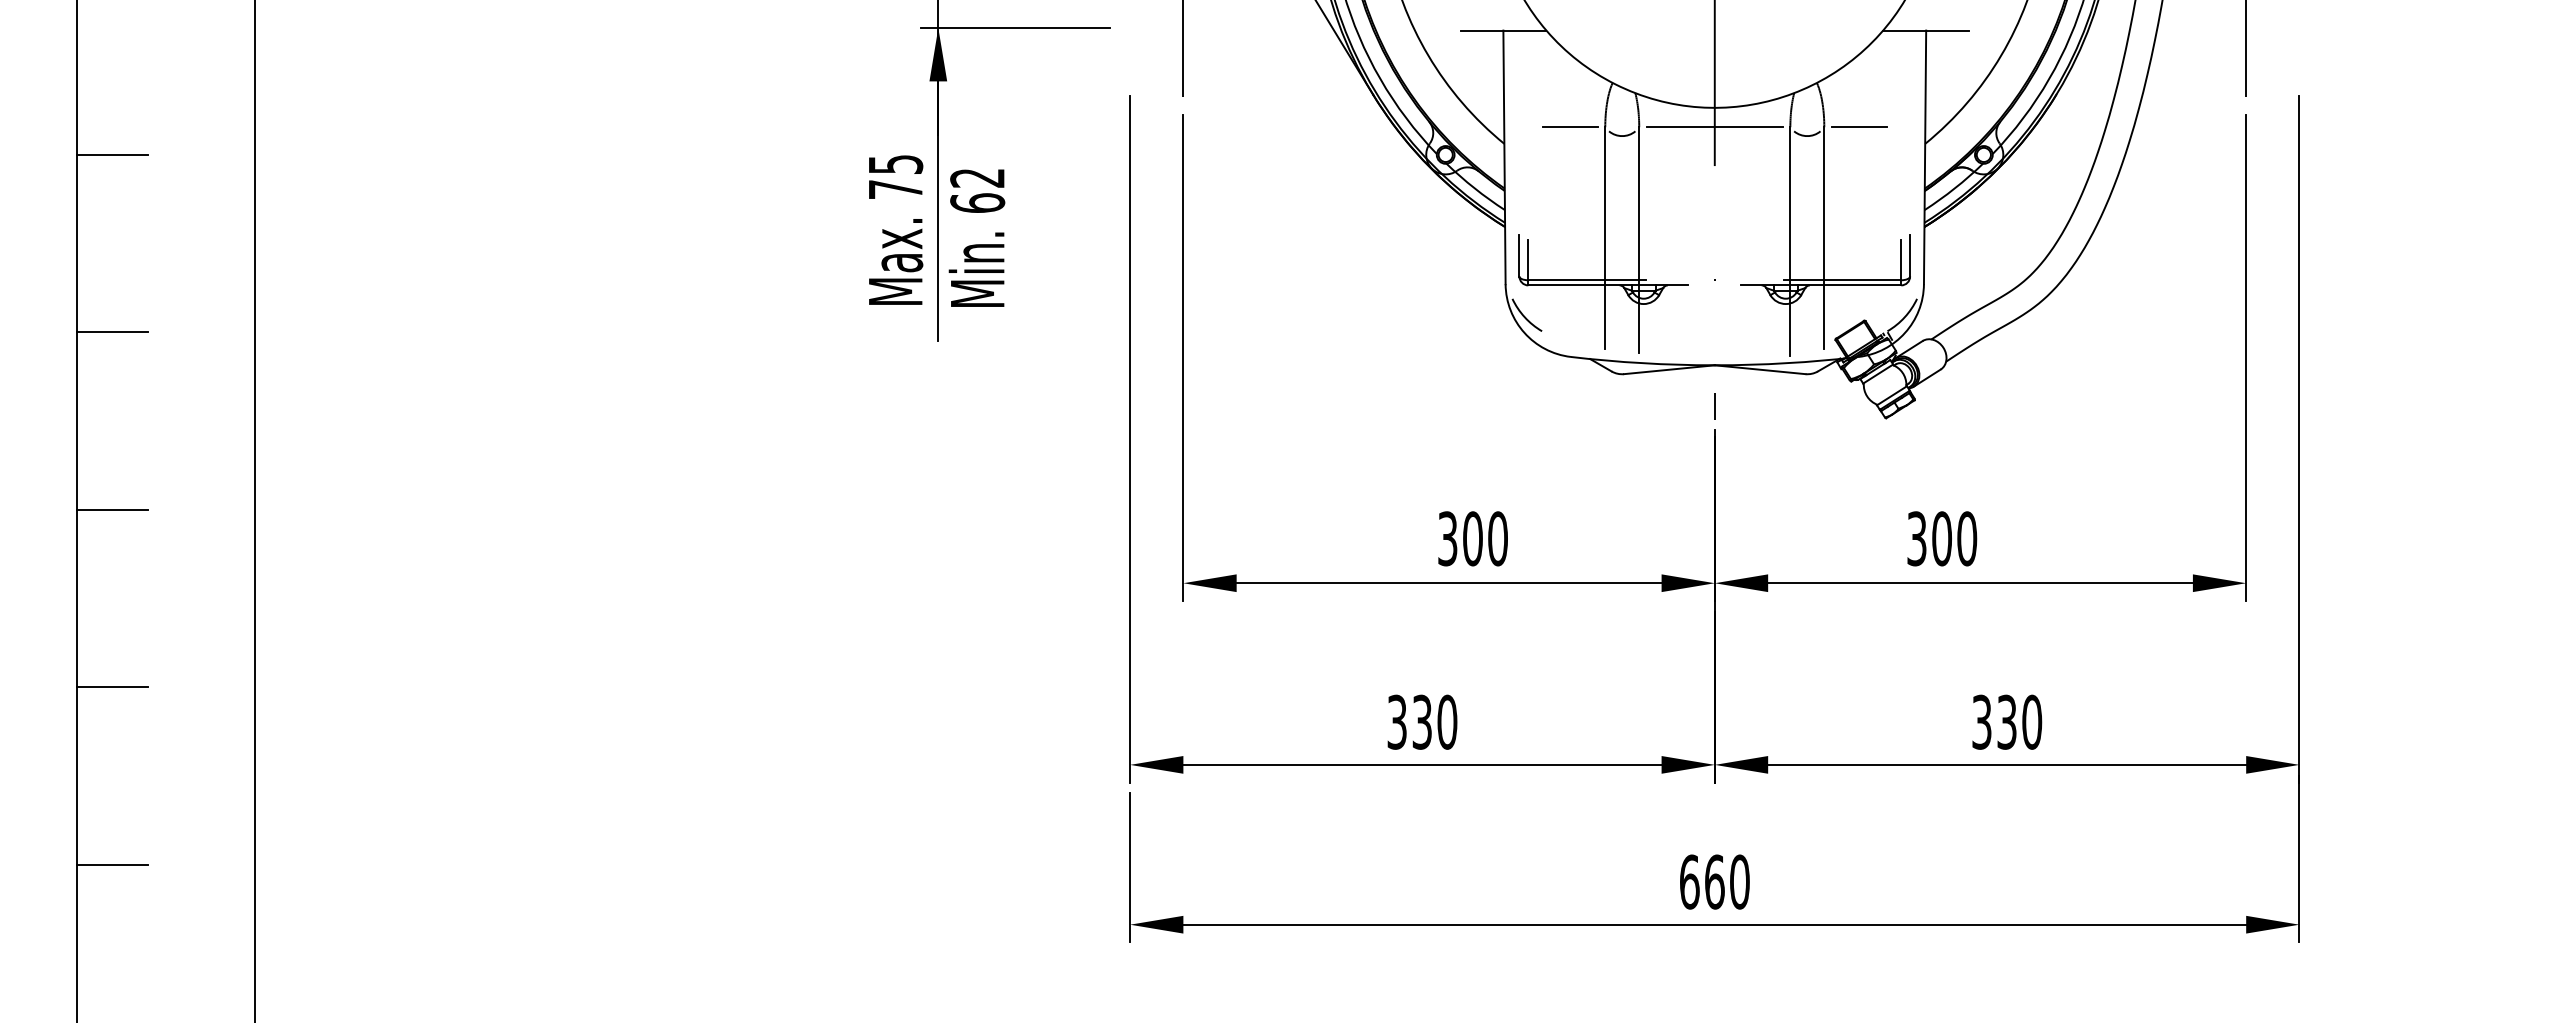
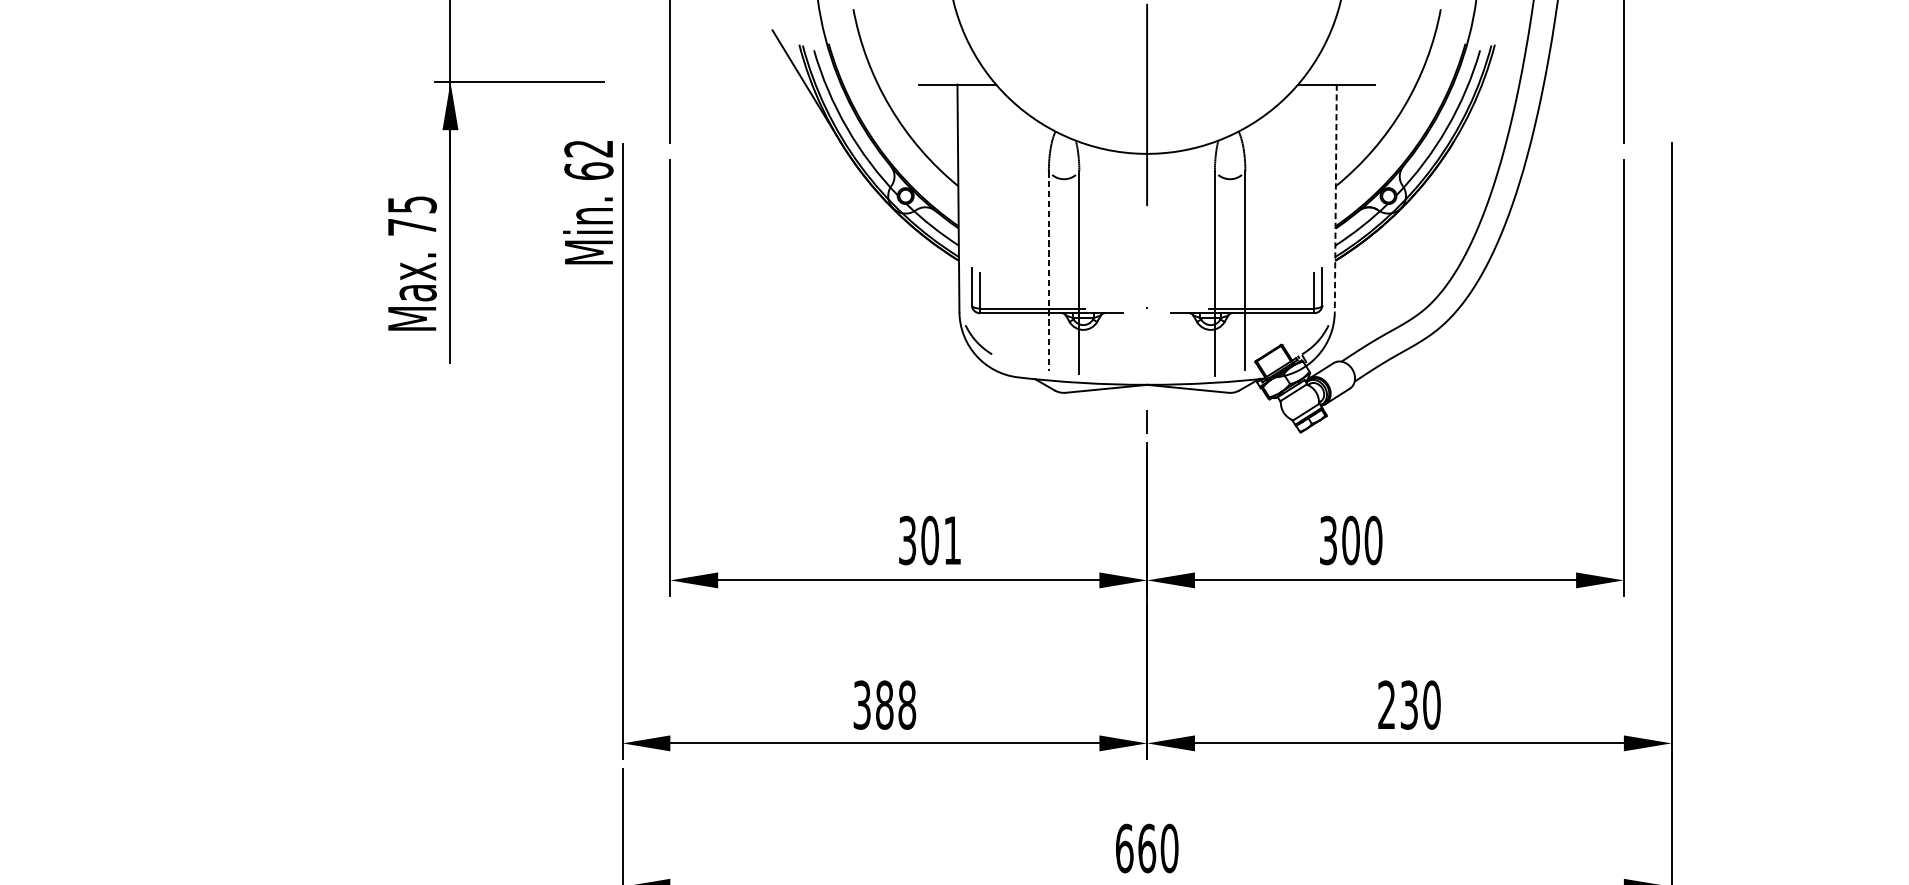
line: (1569, 127) -> (1016, 171), removed
line: (1714, 127) -> (1146, 171), removed
line: (1858, 127) -> (1276, 171), removed
line: (1925, 157) -> (1336, 198), solid -> dashed
text: (976, 237) -> (587, 202), moved
line: (1605, 238) -> (1049, 271), solid -> dashed
text: (1497, 538) -> (952, 540), 300 -> 301
text: (1434, 721) -> (895, 704), 330 -> 388
text: (1981, 721) -> (1386, 704), 330 -> 230

